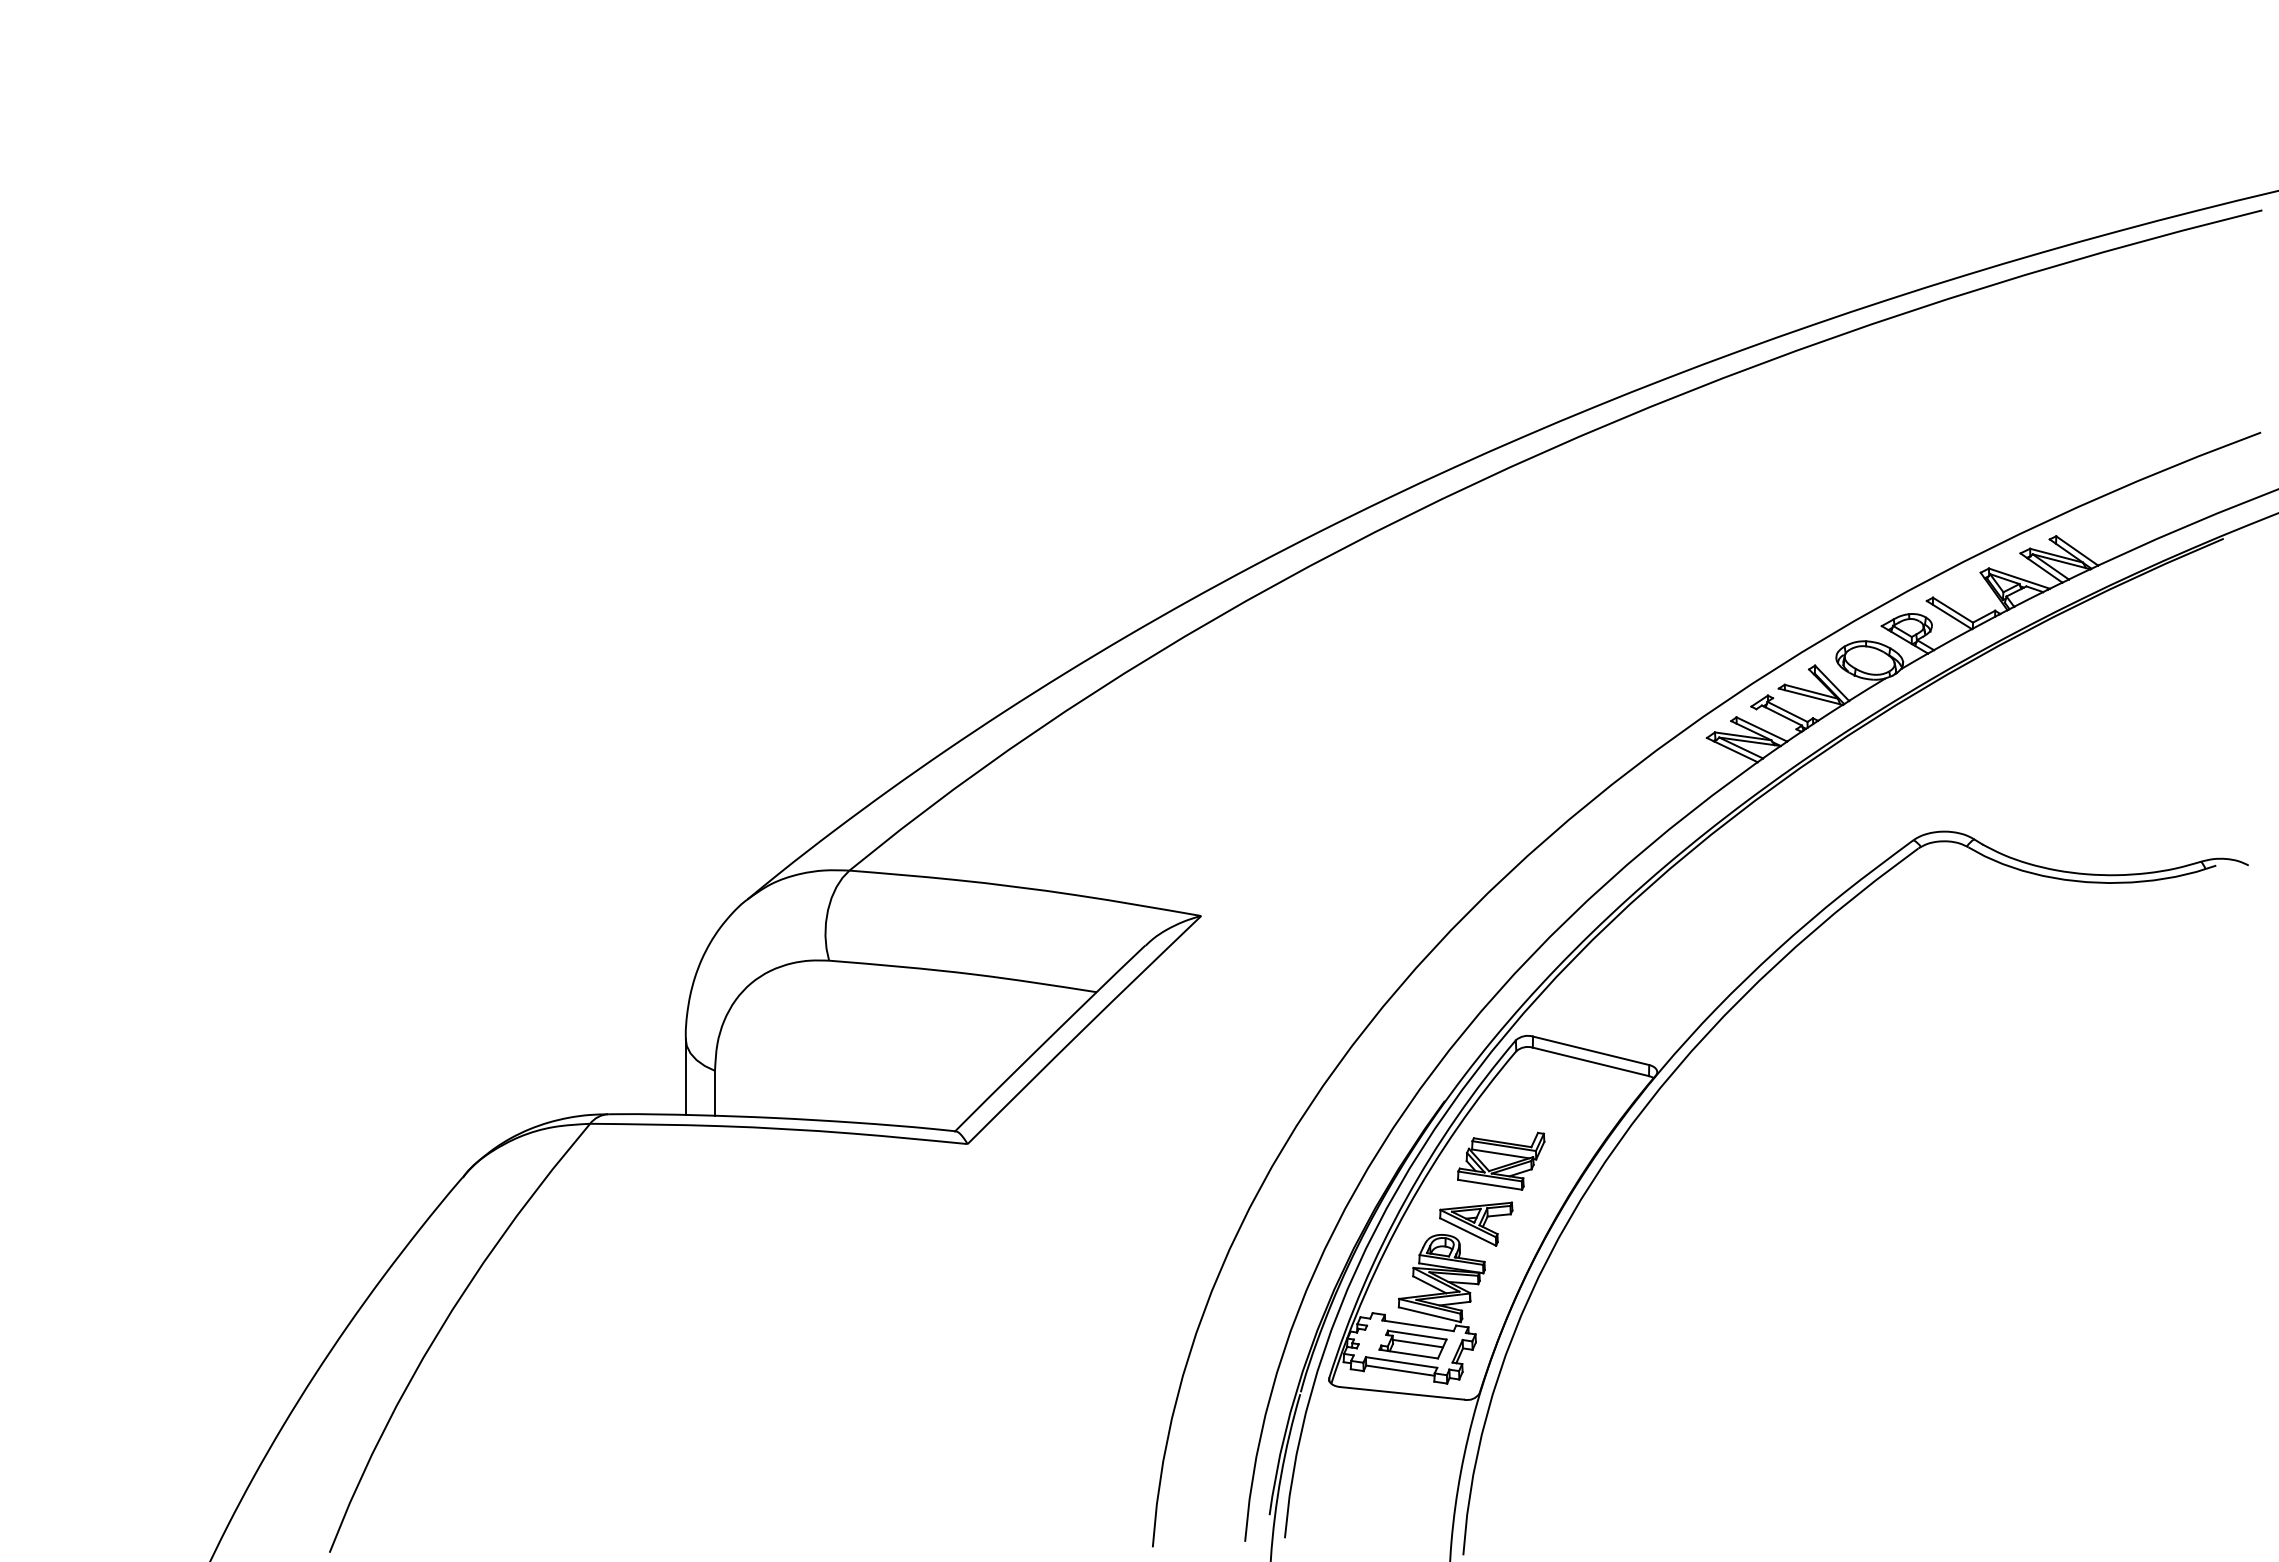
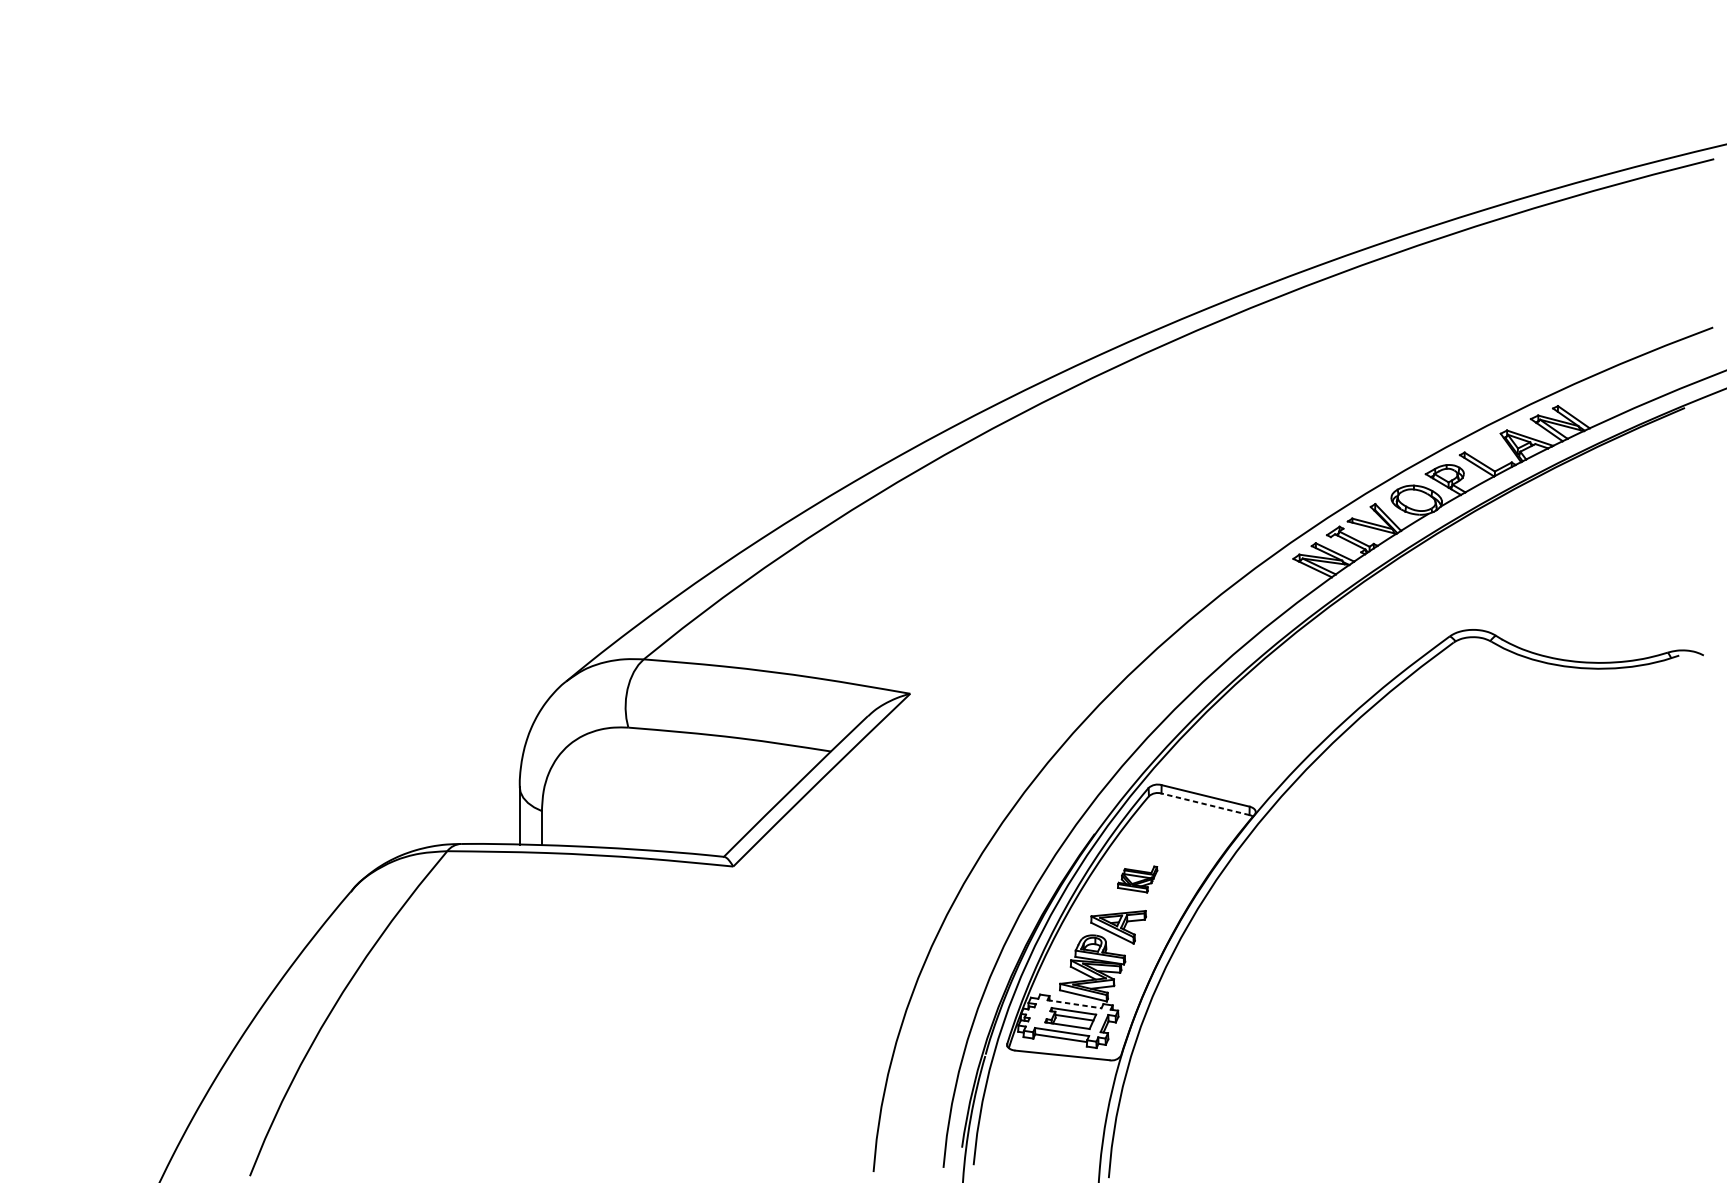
line: (1590, 1061) -> (1205, 804), solid -> dashed
part: (1501, 1160) -> (1137, 879), size x0.6
line: (1418, 1325) -> (1074, 1004), solid -> dashed

